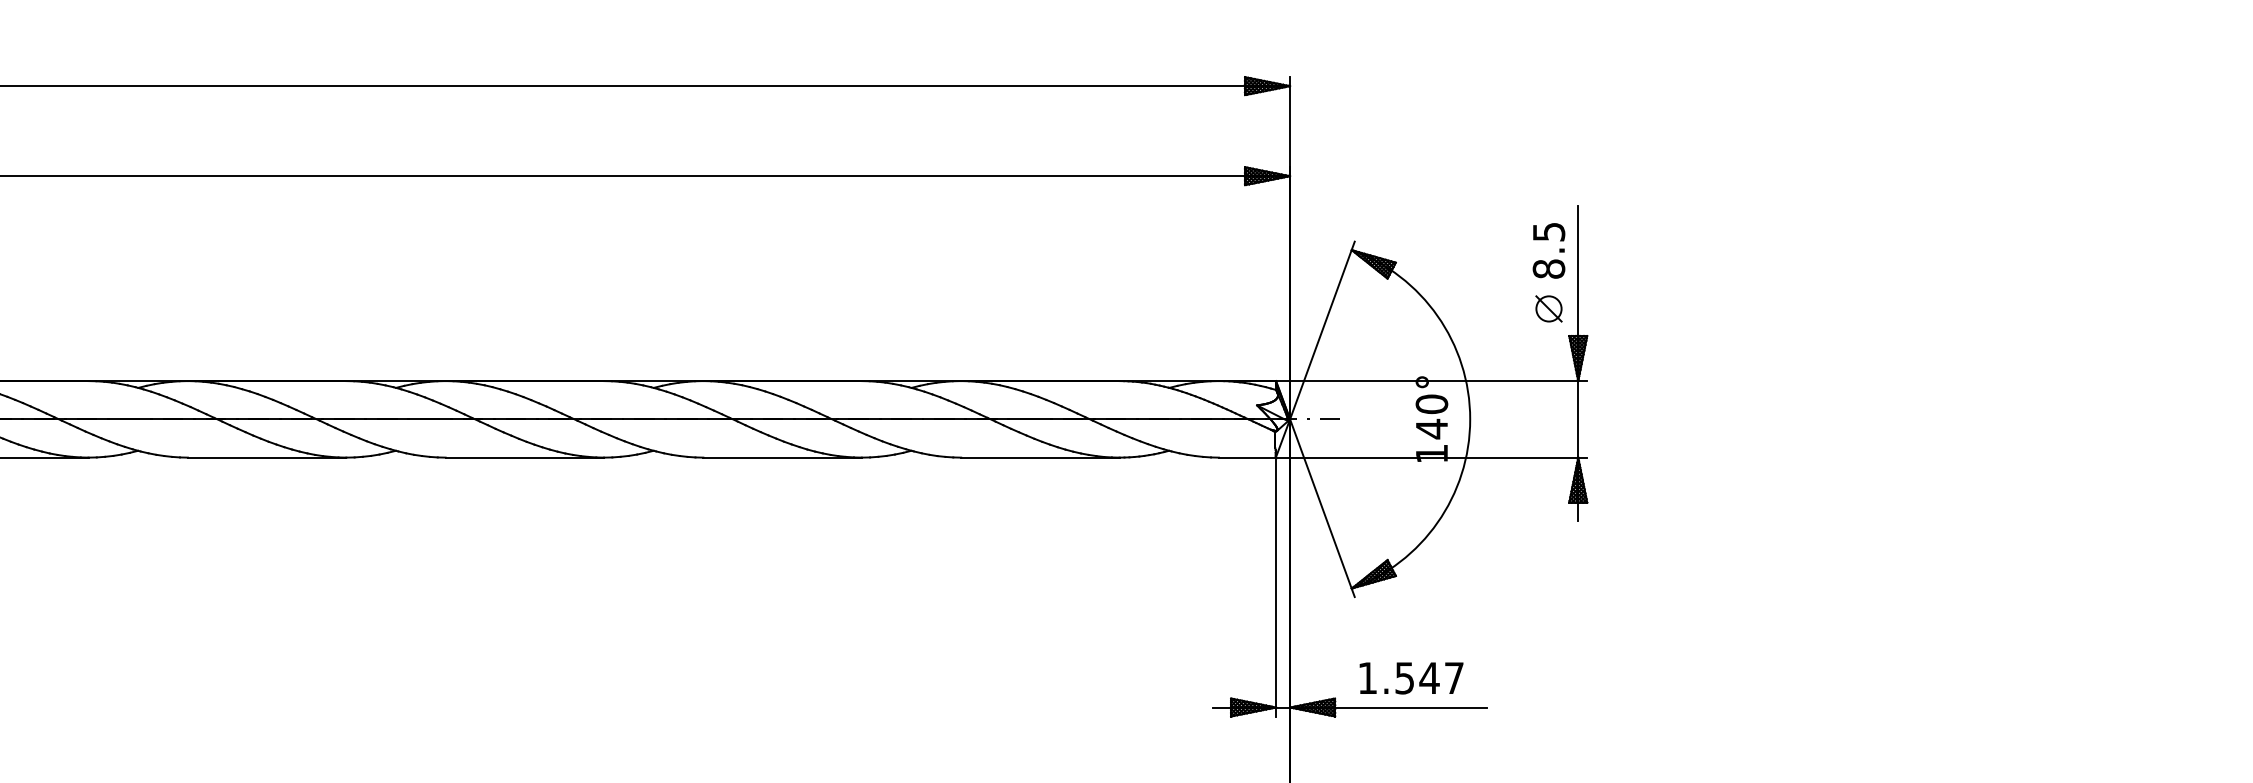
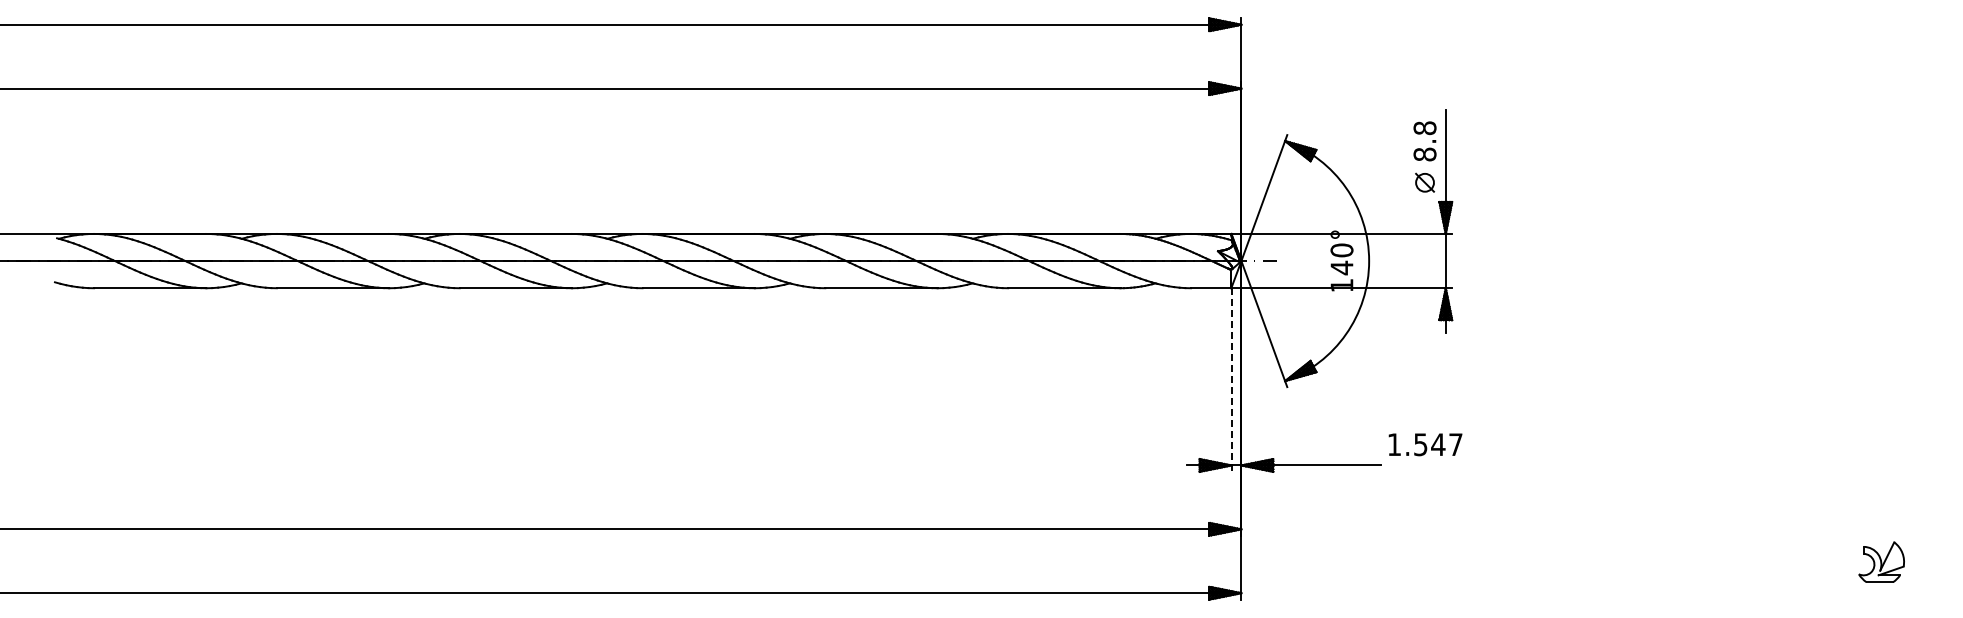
text: (1548, 232) -> (1424, 128), 8.5 -> 8.8
line: (1276, 587) -> (1231, 380), solid -> dashed
text: (1411, 677) -> (1425, 444), moved

